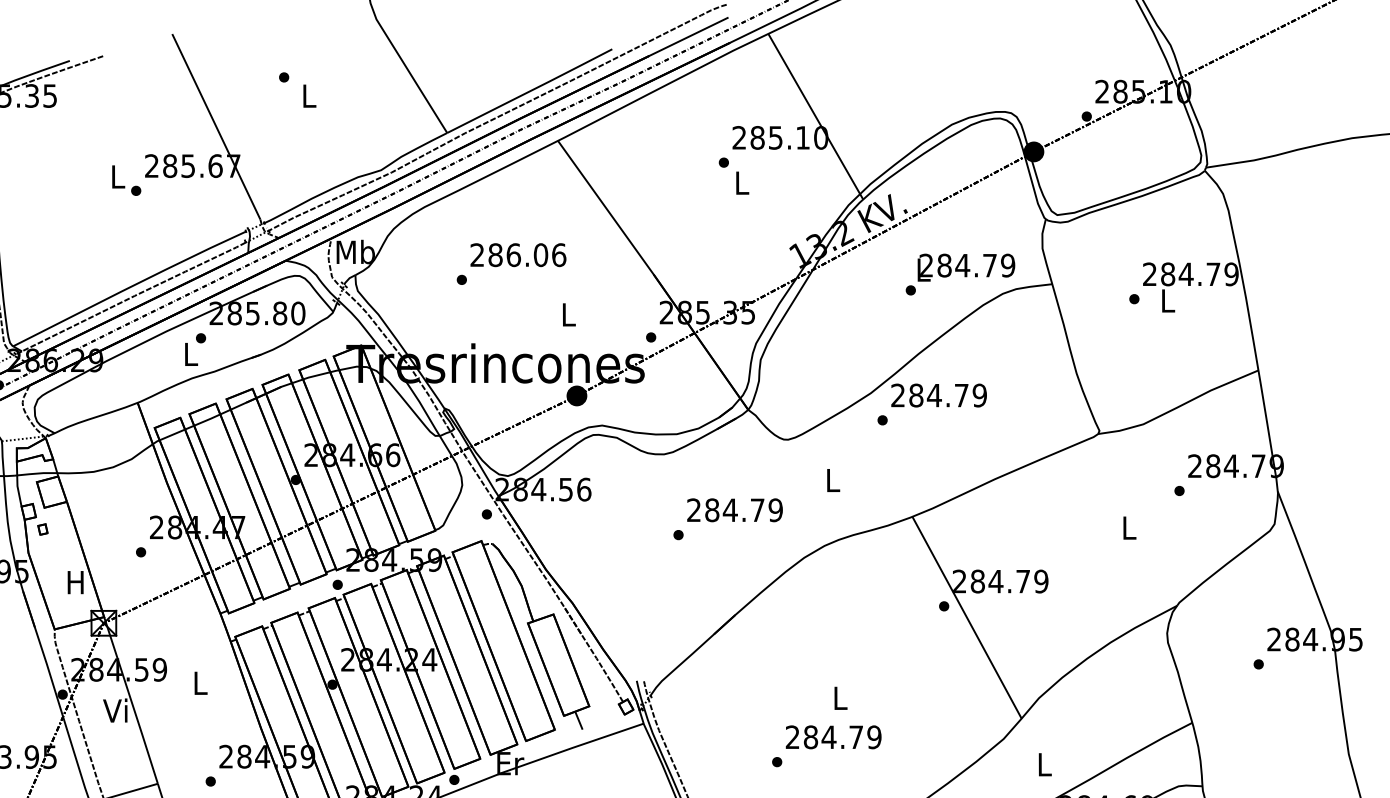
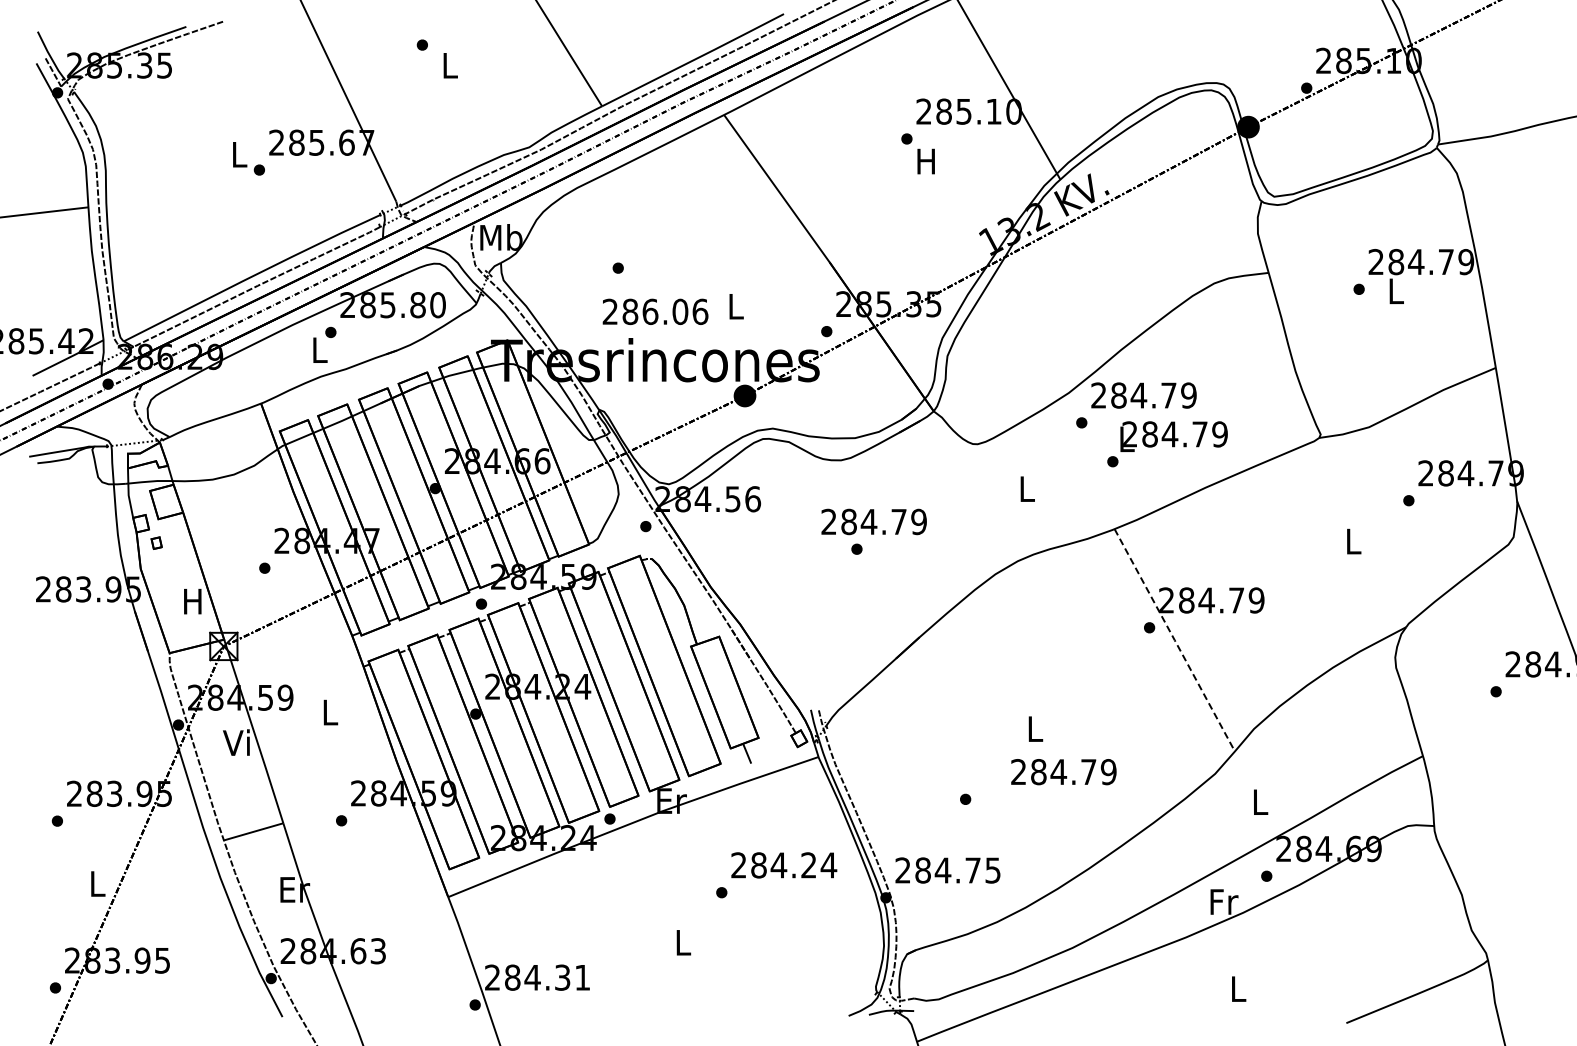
text: (740, 183) -> (925, 161), L -> H
text: (518, 254) -> (655, 311), moved
text: (960, 274) -> (1167, 444), moved
text: (734, 509) -> (873, 521), moved
line: (966, 617) -> (1174, 640), solid -> dashed
text: (833, 737) -> (1063, 772), moved

